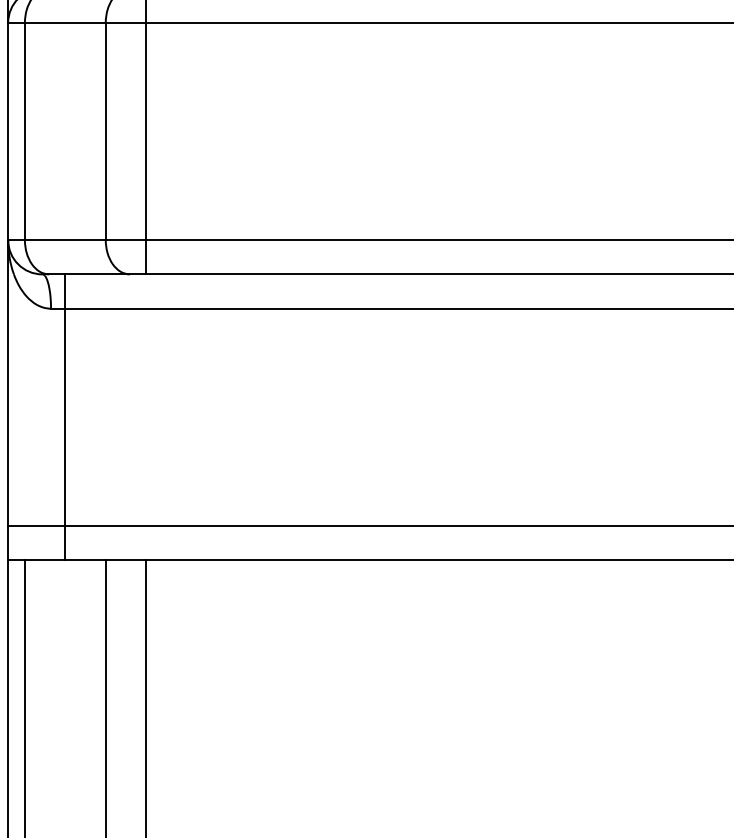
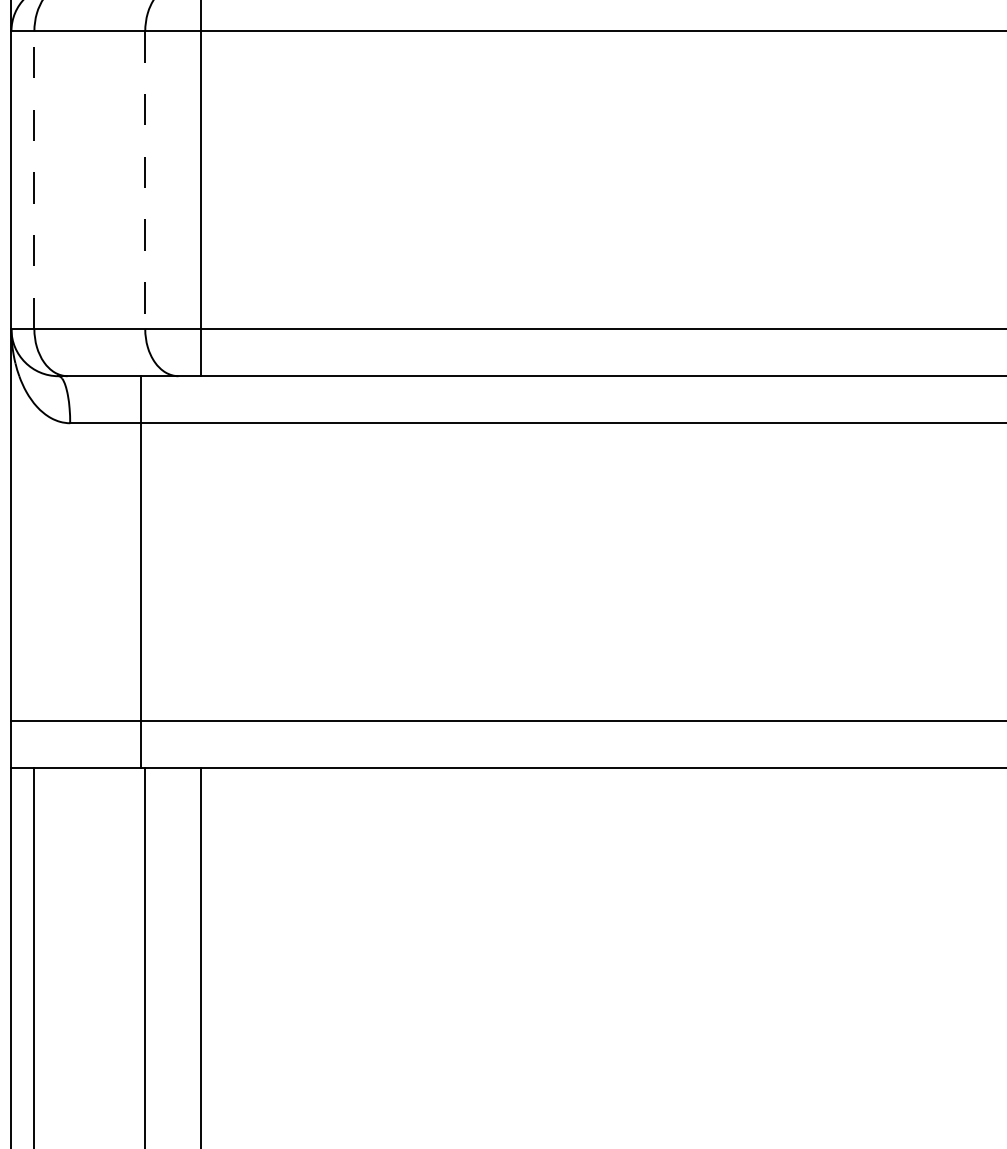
line: (25, 131) -> (34, 180), solid -> dashed
line: (105, 131) -> (145, 180), solid -> dashed
line: (65, 417) -> (140, 572), moved

